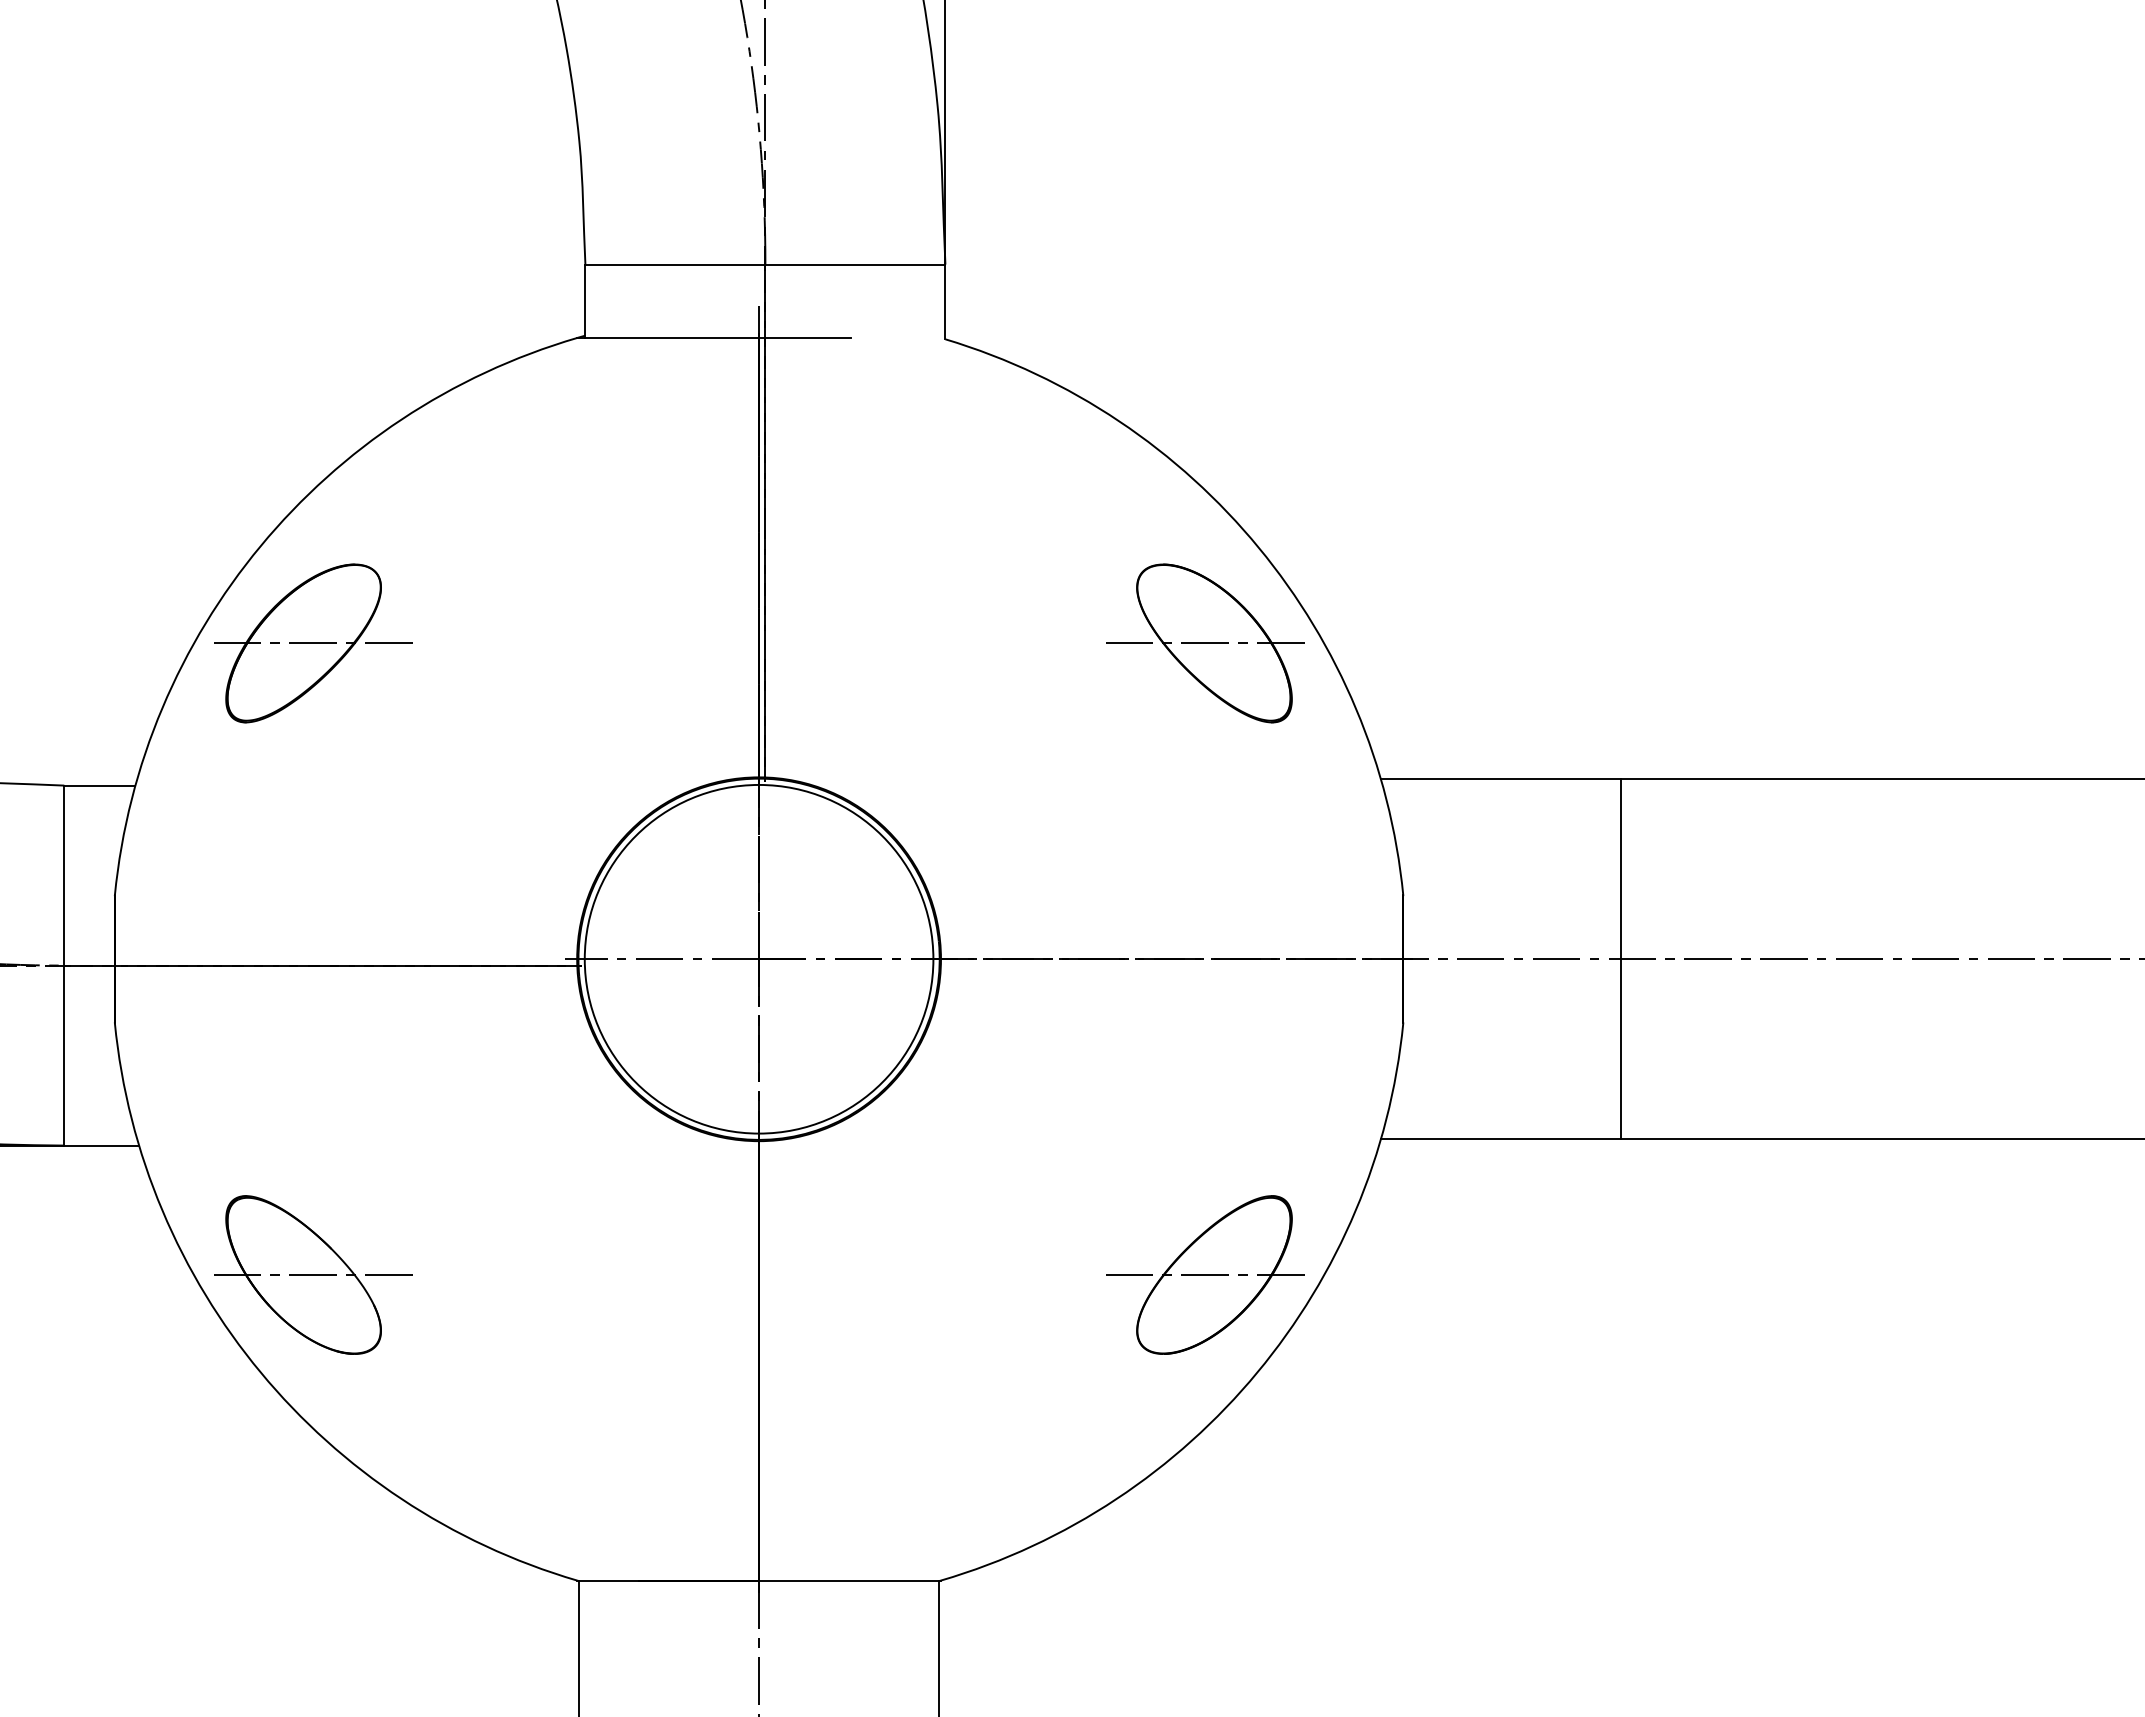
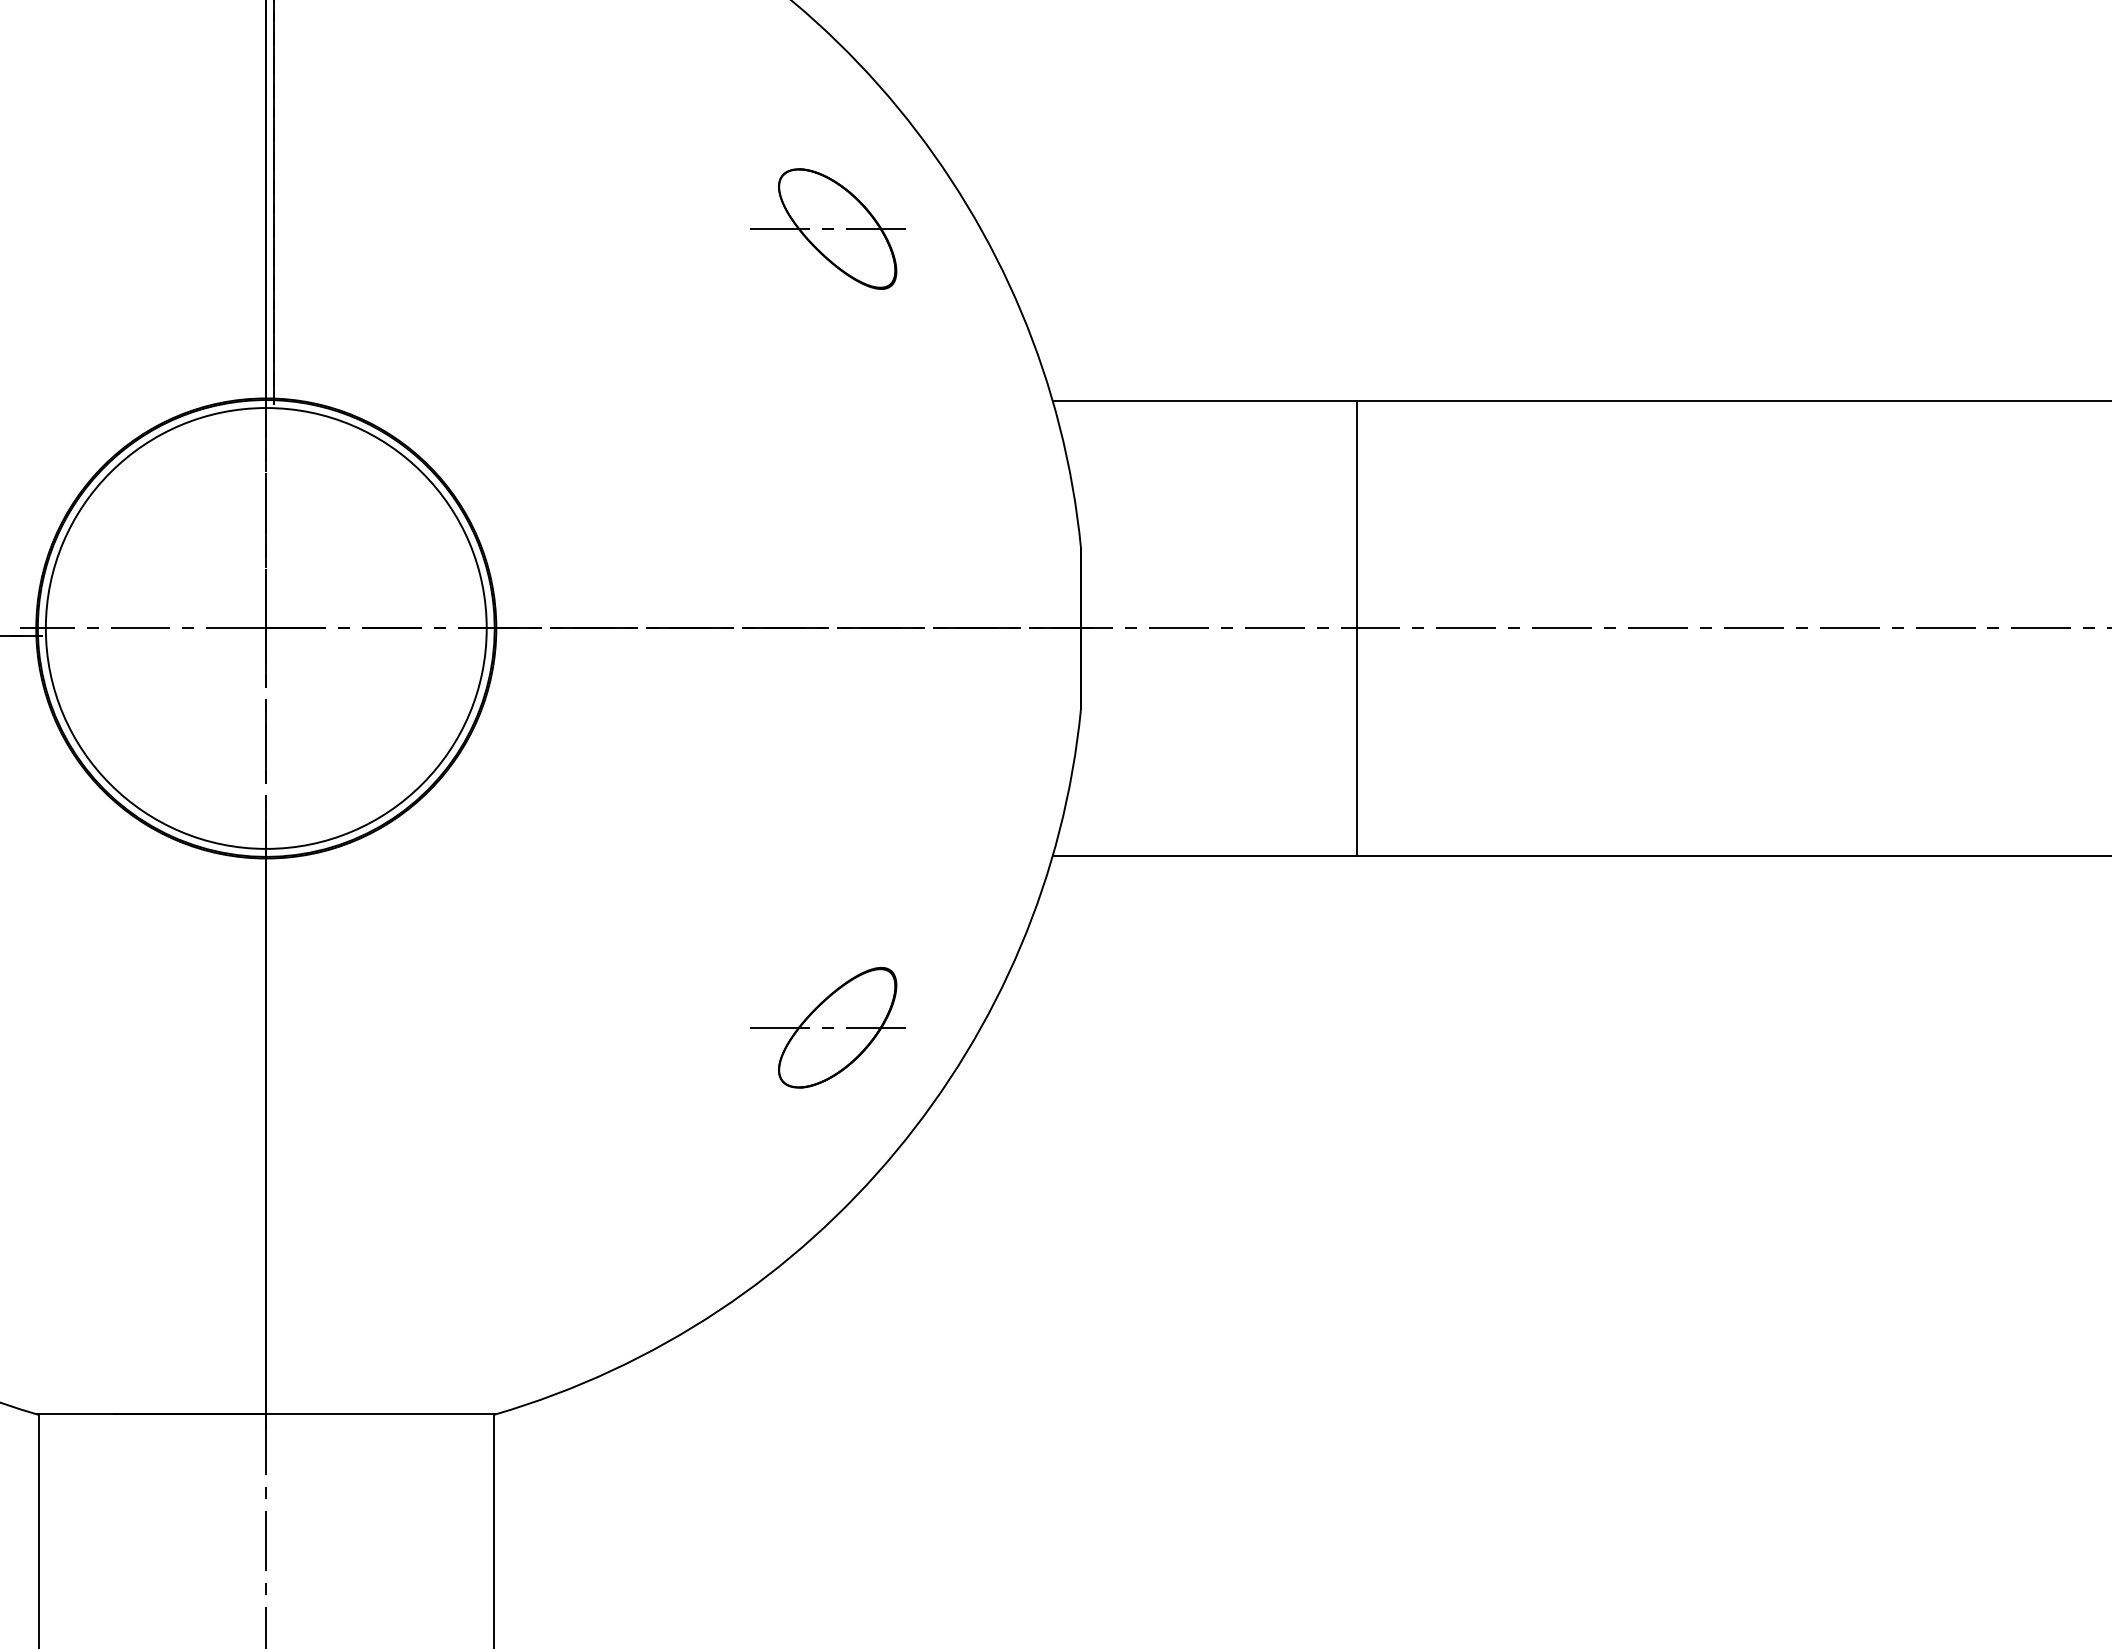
part: (1205, 643) -> (830, 229), size x0.6
part: (1205, 1274) -> (830, 1027), size x0.6

